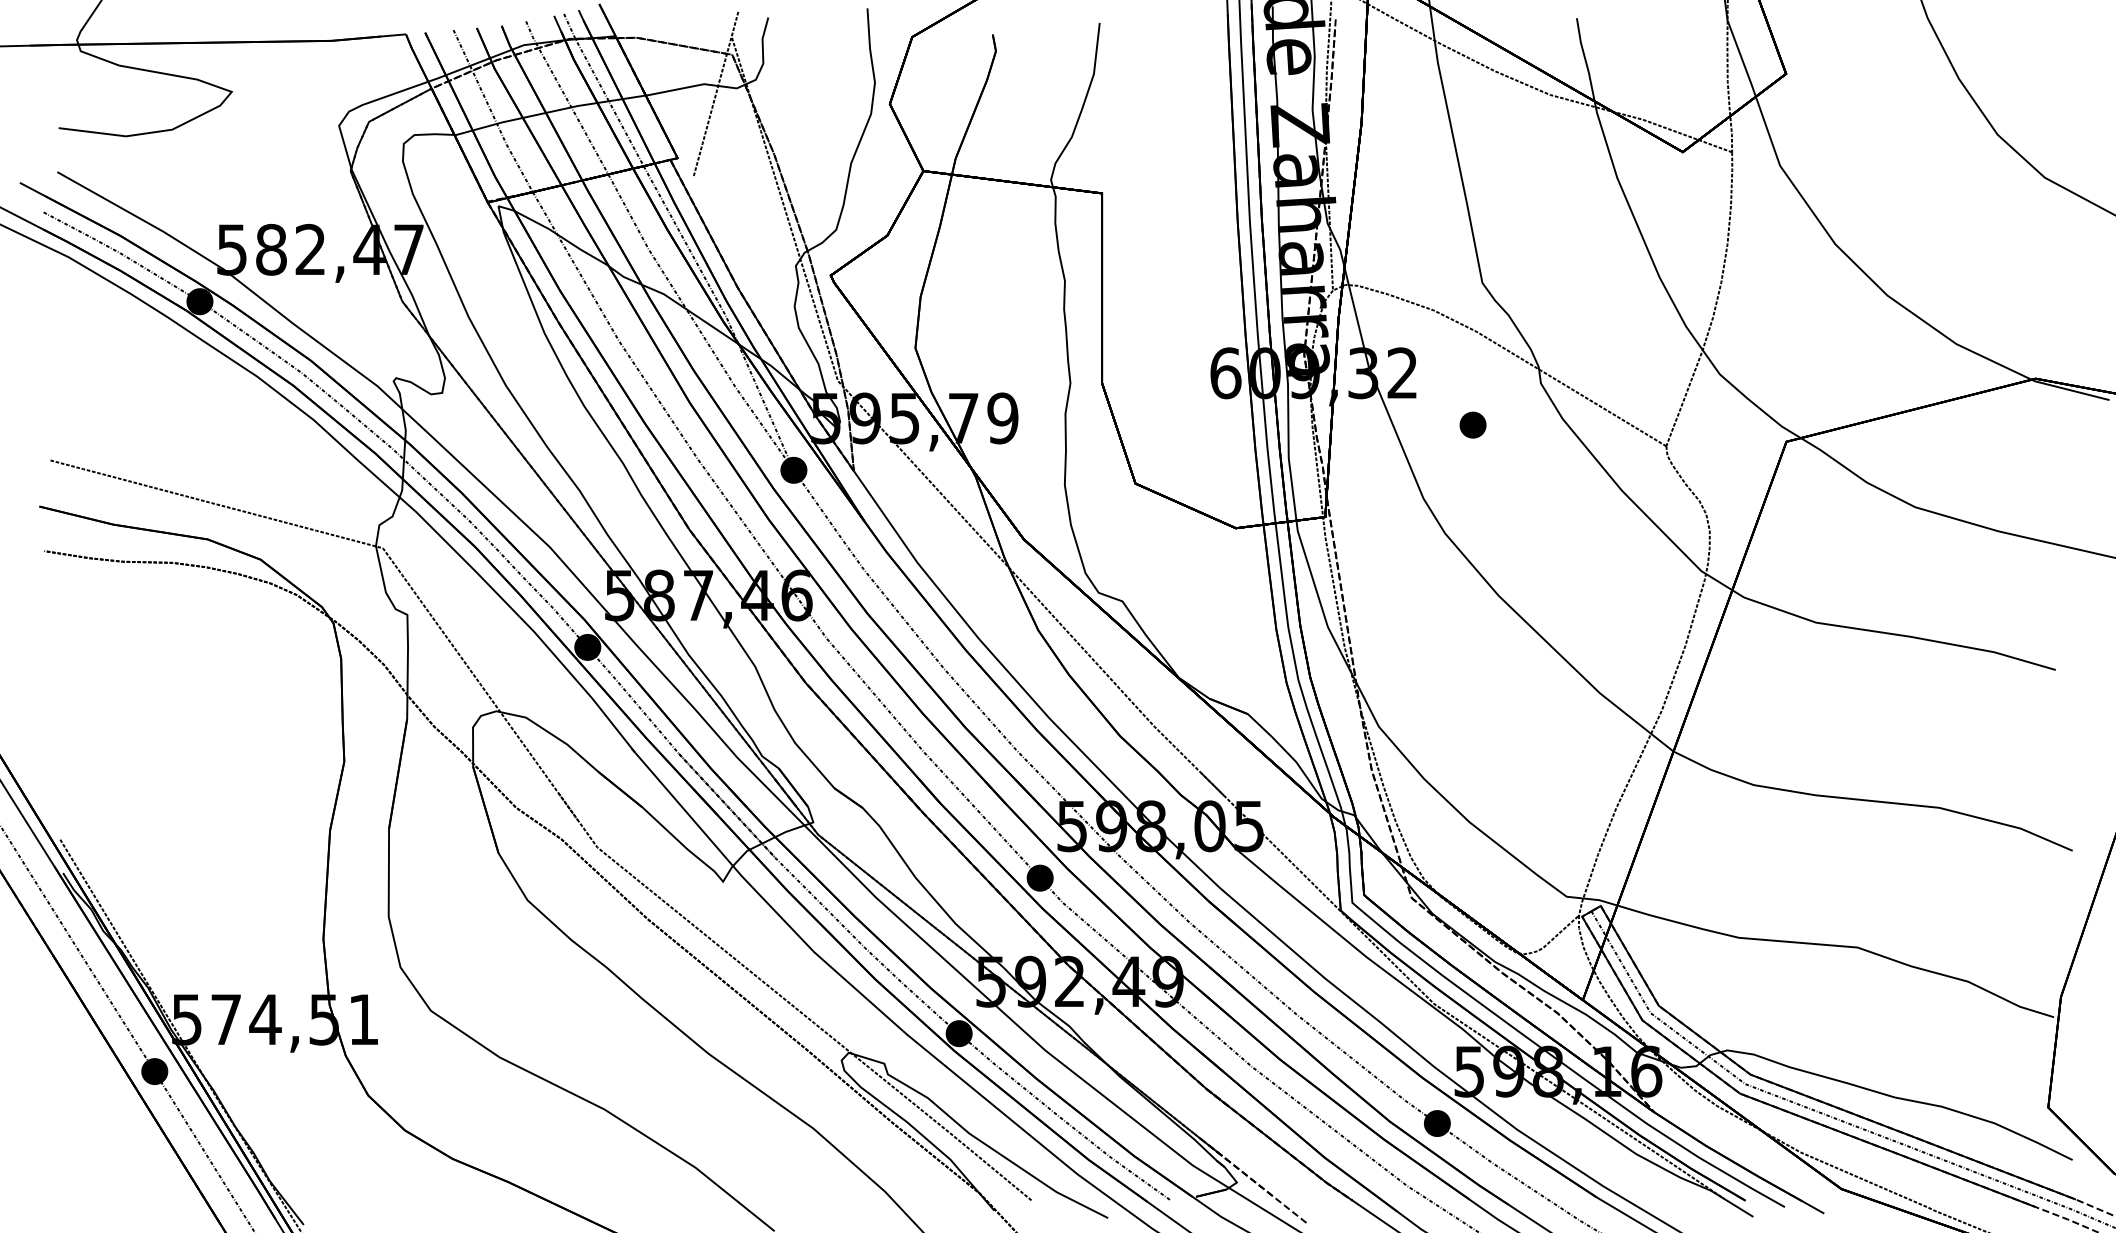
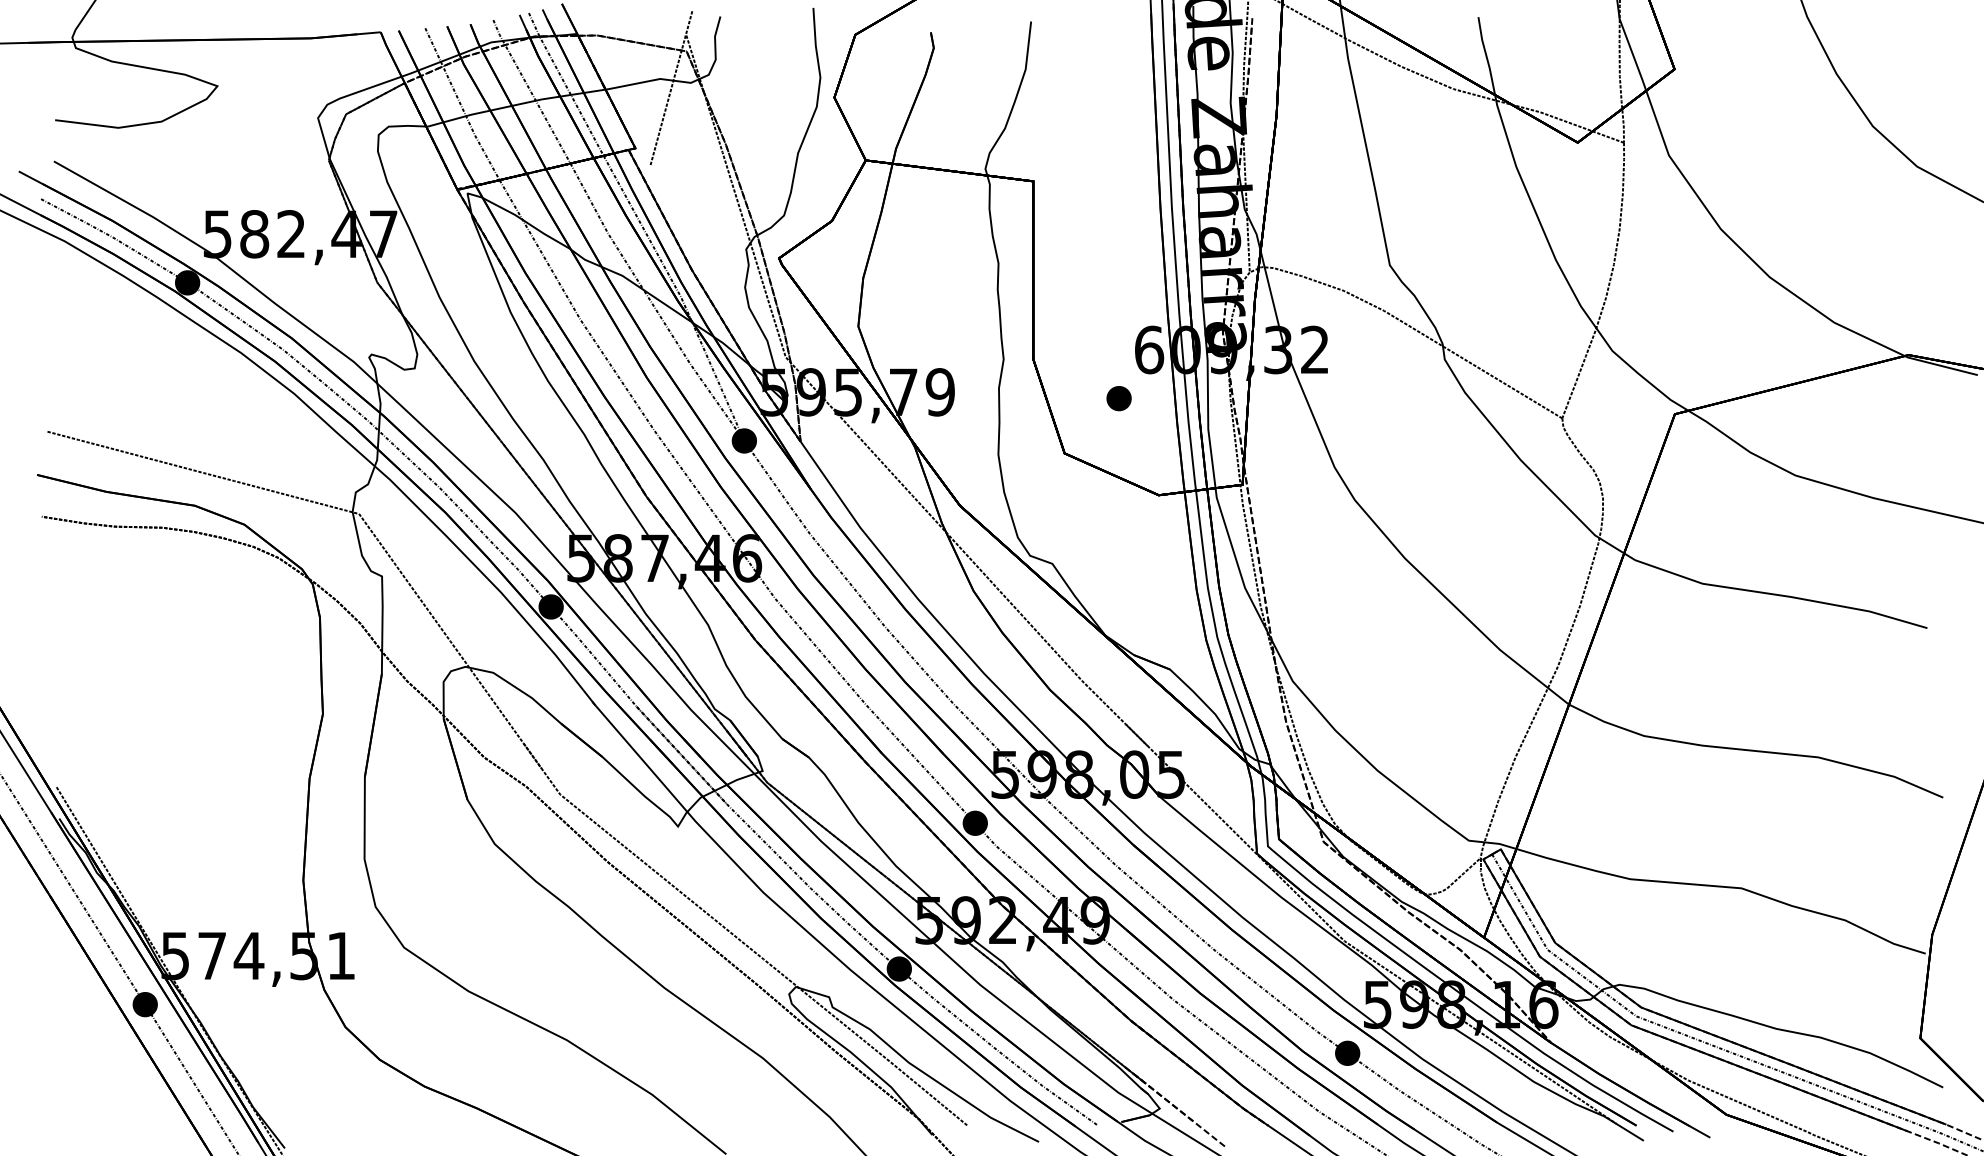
part: (1472, 425) -> (1118, 398), moved

